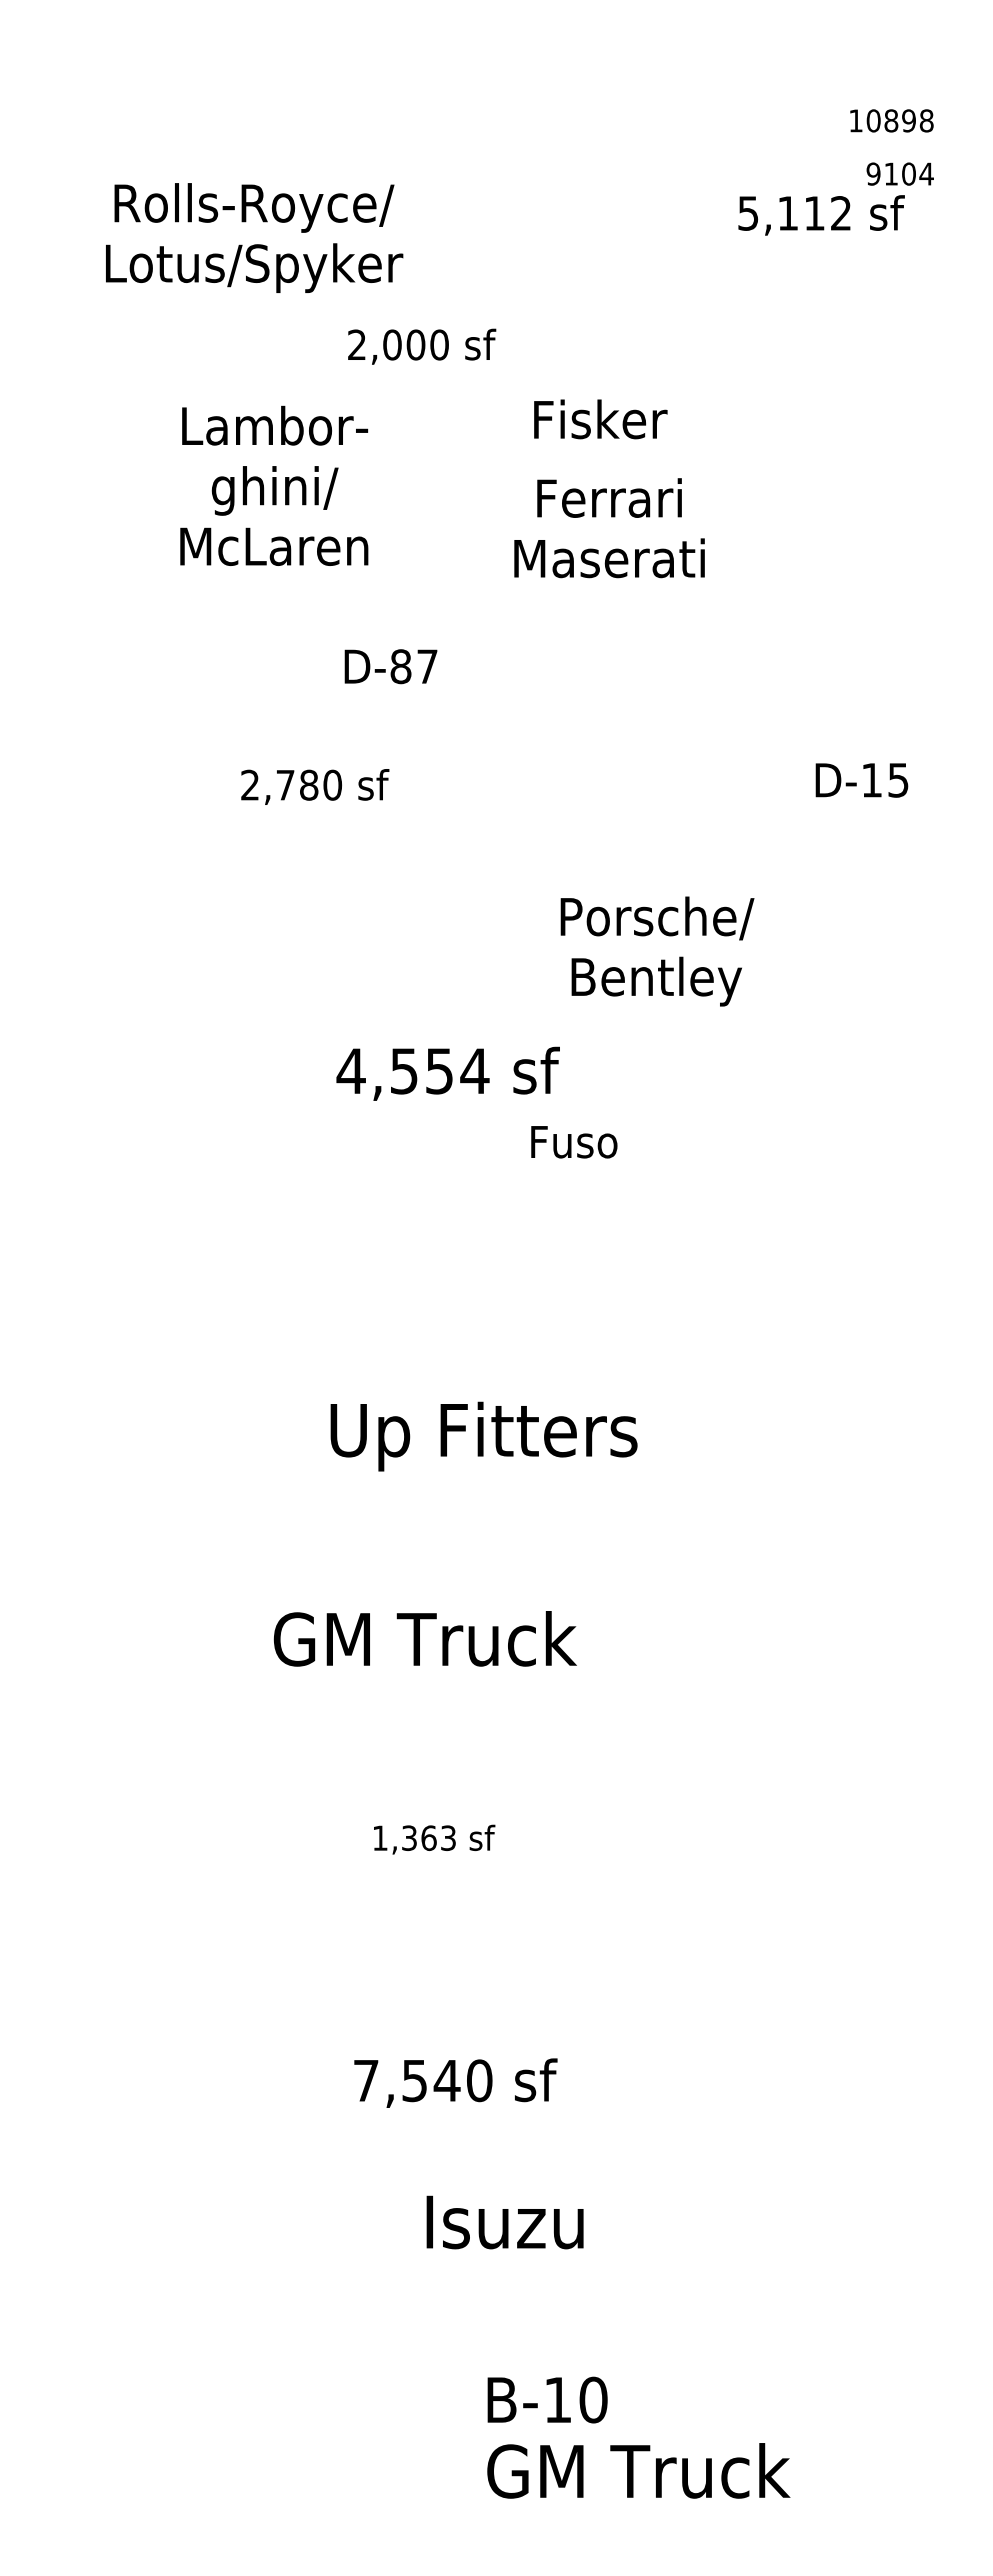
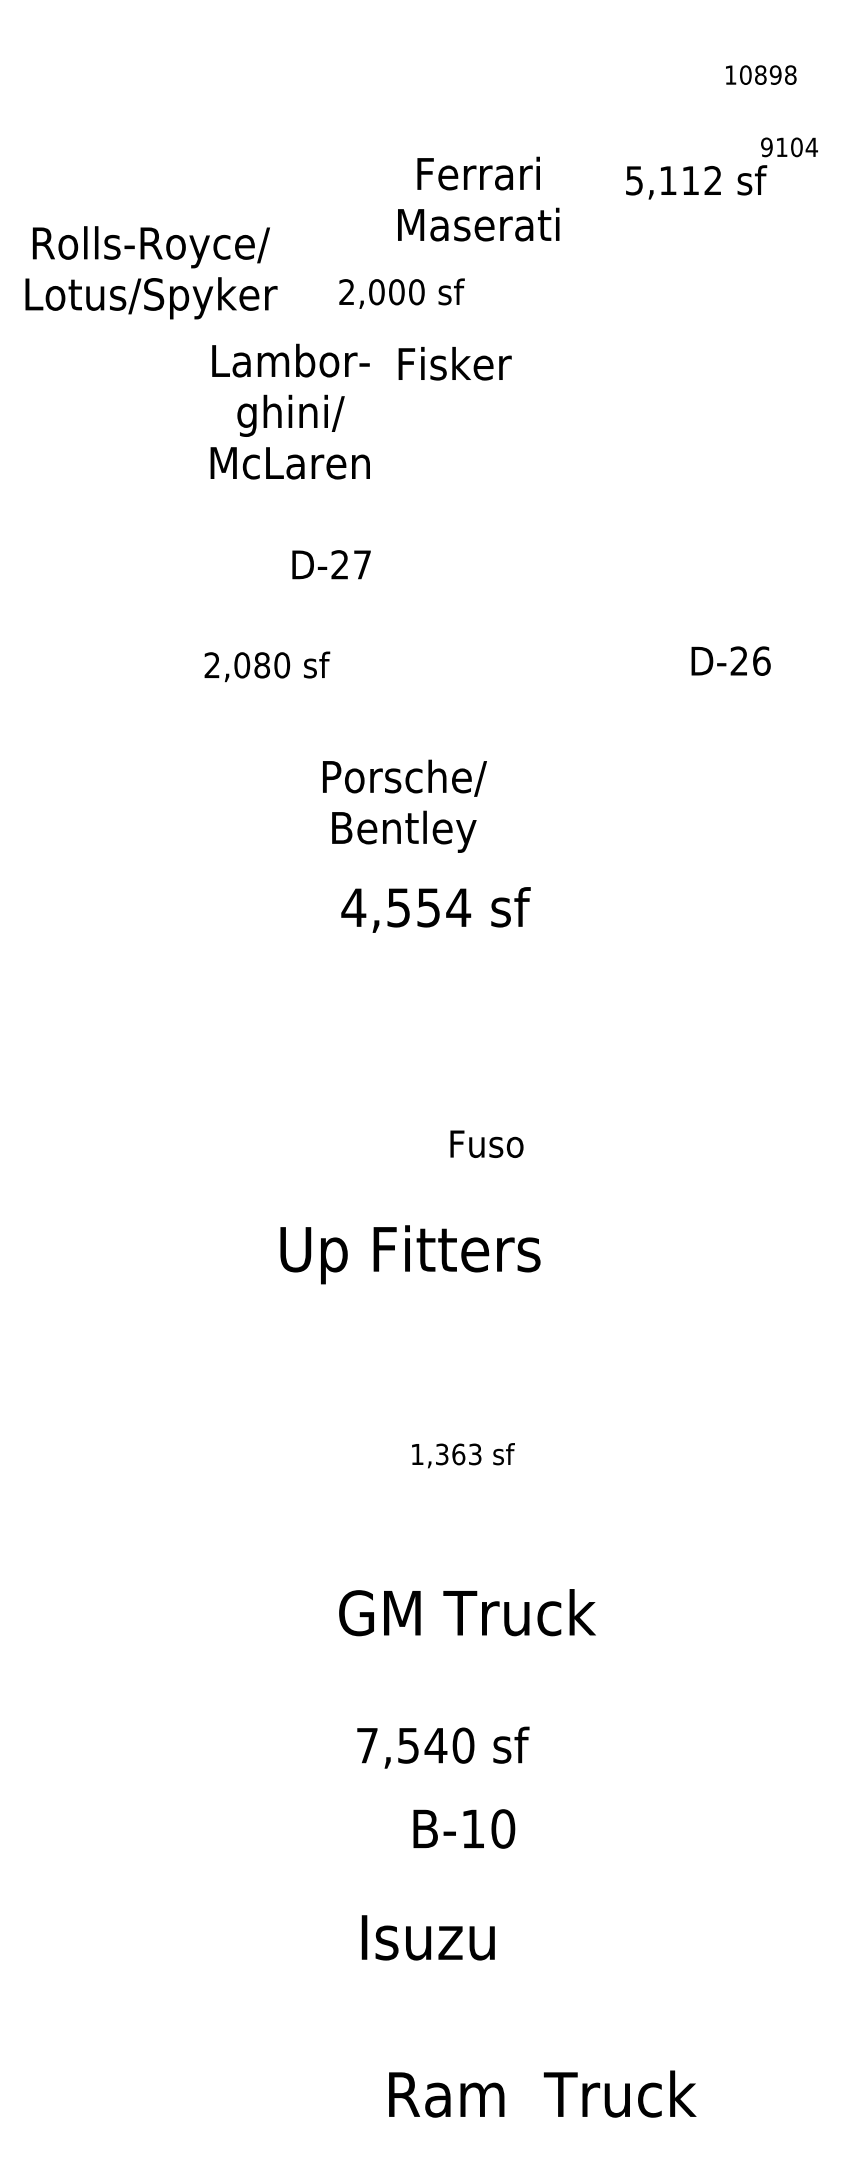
text: (891, 120) -> (760, 74), moved
text: (899, 173) -> (788, 146), moved
text: (254, 237) -> (151, 272), moved
text: (422, 346) -> (402, 293), moved
text: (600, 419) -> (454, 363), moved
text: (274, 485) -> (290, 411), moved
text: (609, 528) -> (478, 199), moved
text: (400, 666) -> (339, 564), D-87 -> D-27
text: (885, 779) -> (750, 660), D-15 -> D-26
text: (285, 784) -> (242, 664), 2,780 -> 2,080
text: (657, 951) -> (404, 806), moved
text: (447, 1073) -> (435, 909), moved
text: (574, 1142) -> (487, 1144), moved
text: (483, 1436) -> (409, 1254), moved
text: (424, 1638) -> (466, 1612), moved
text: (434, 1839) -> (463, 1455), moved
text: (455, 2082) -> (443, 1747), moved
text: (504, 2222) -> (427, 1937), moved
text: (547, 2399) -> (464, 1828), moved
text: (639, 2470) -> (542, 2093), GM Truck -> Ram  Truck

